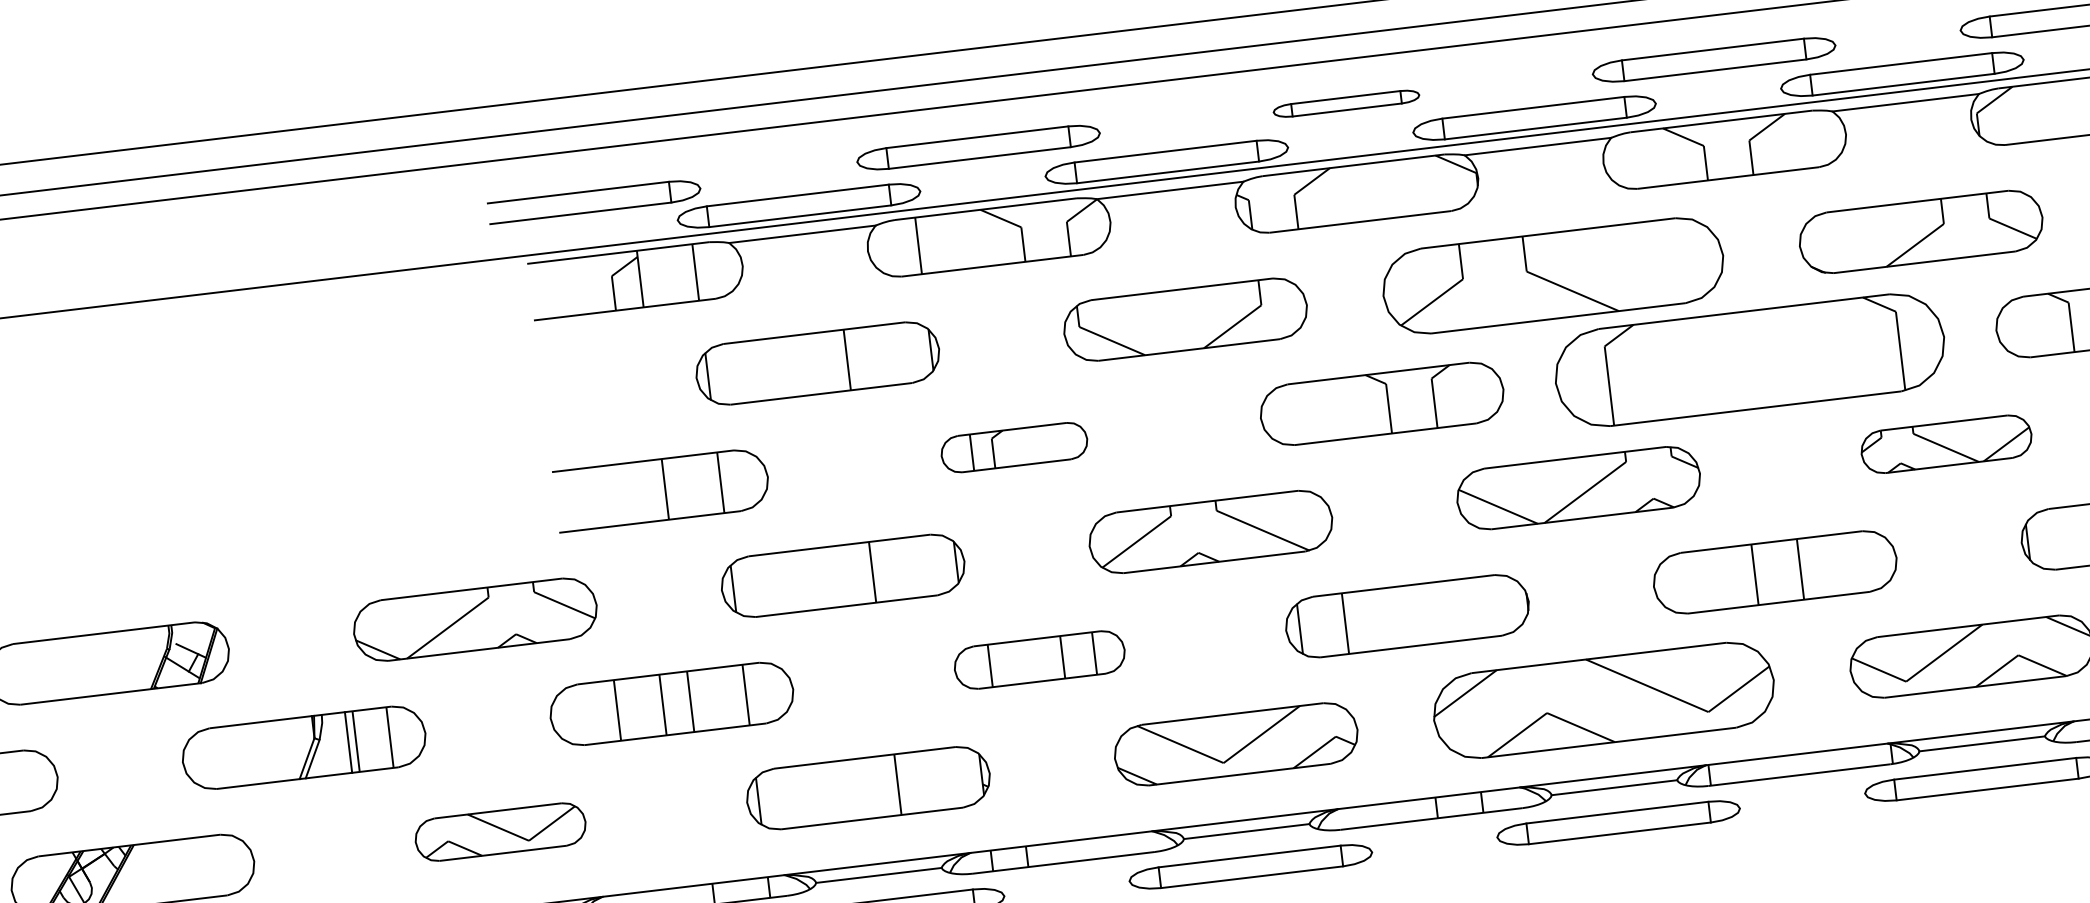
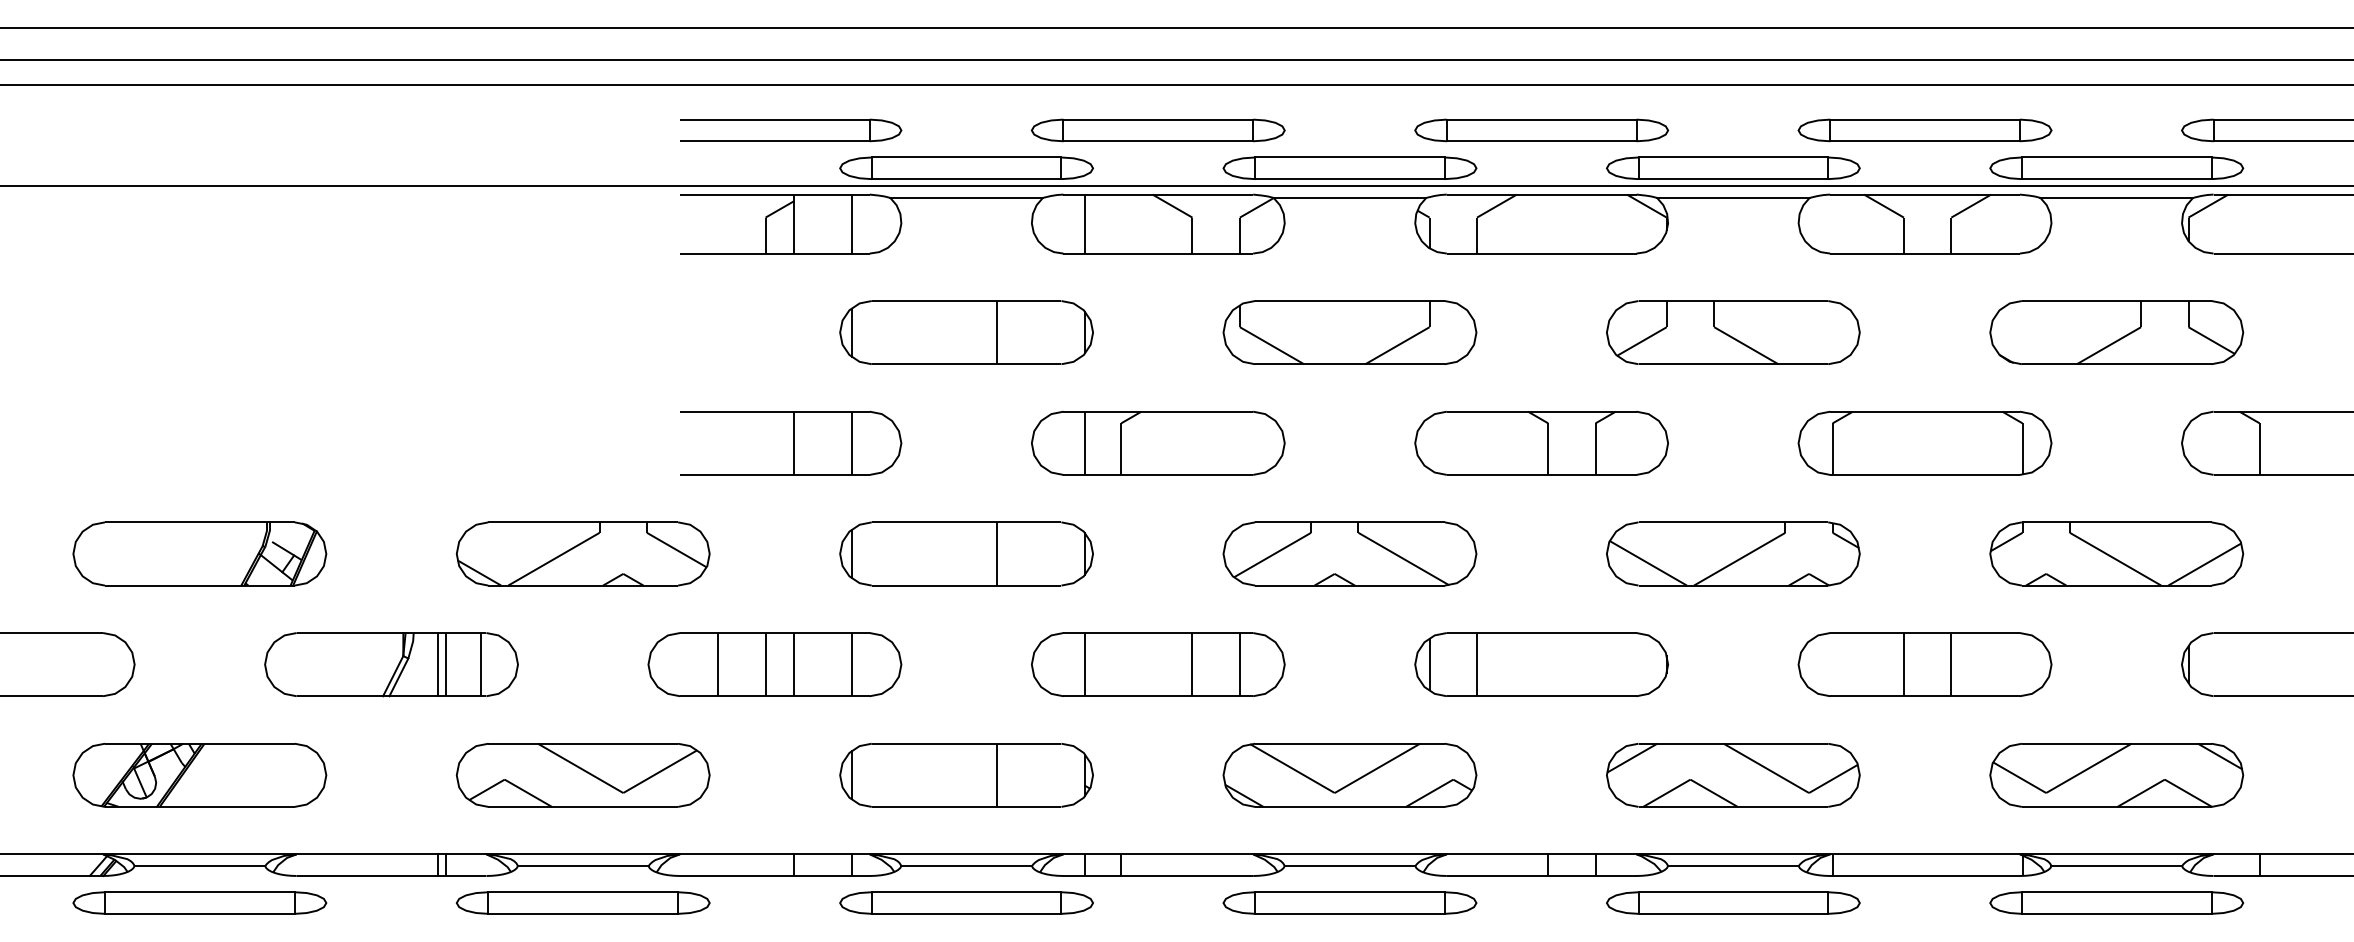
part: (1346, 103) -> (1541, 130), size x1.67
part: (593, 191) -> (791, 120), moved
part: (1553, 275) -> (1733, 332), size x0.71
part: (1749, 359) -> (1924, 442), size x0.62
part: (1946, 443) -> (2116, 553), size x1.43
part: (1014, 446) -> (1158, 442), size x1.67
part: (1039, 659) -> (1158, 664), size x1.43
part: (1604, 700) -> (1733, 775), size x0.71
part: (500, 832) -> (582, 775), size x1.43

